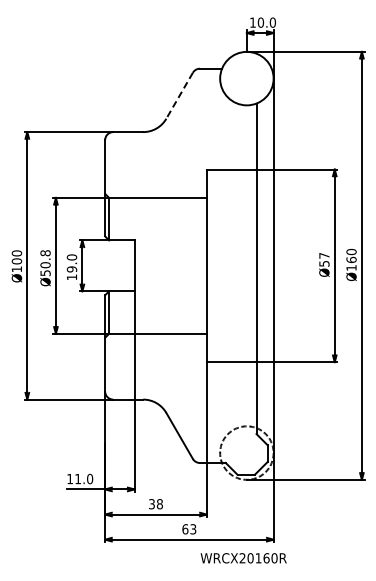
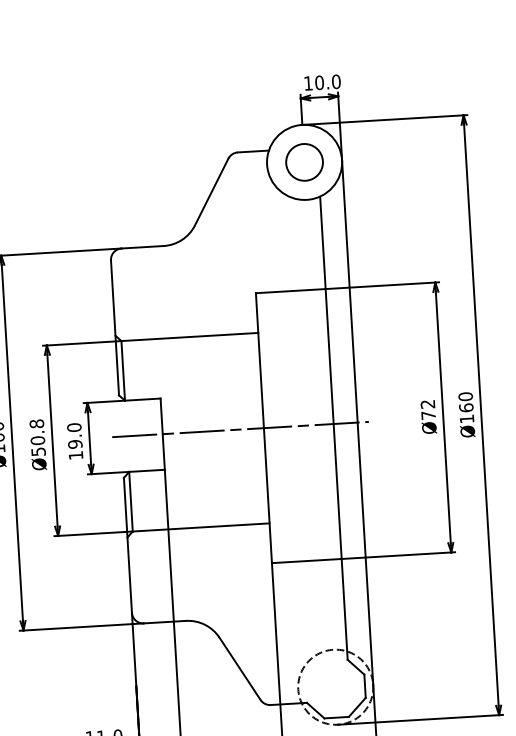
circle: (246, 78) -> (304, 162), added
line: (179, 95) -> (211, 191), dashed -> solid
text: (324, 259) -> (428, 409), Ø57 -> Ø72
line: (189, 265) -> (239, 429), added

